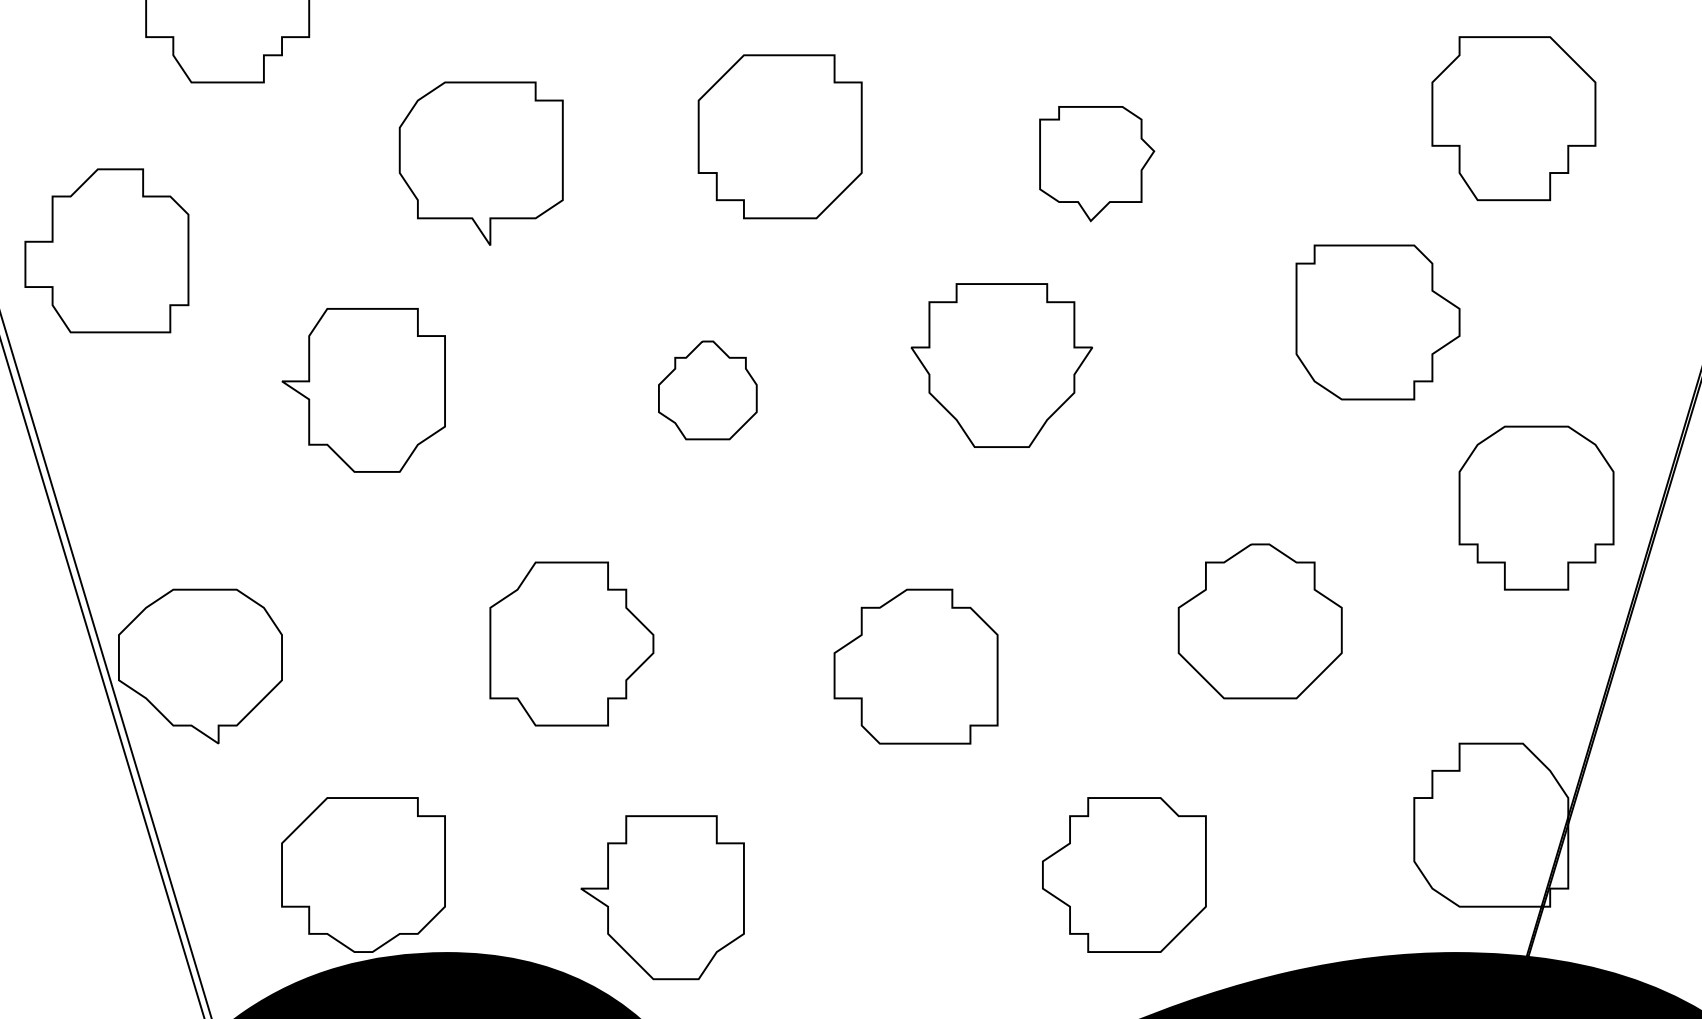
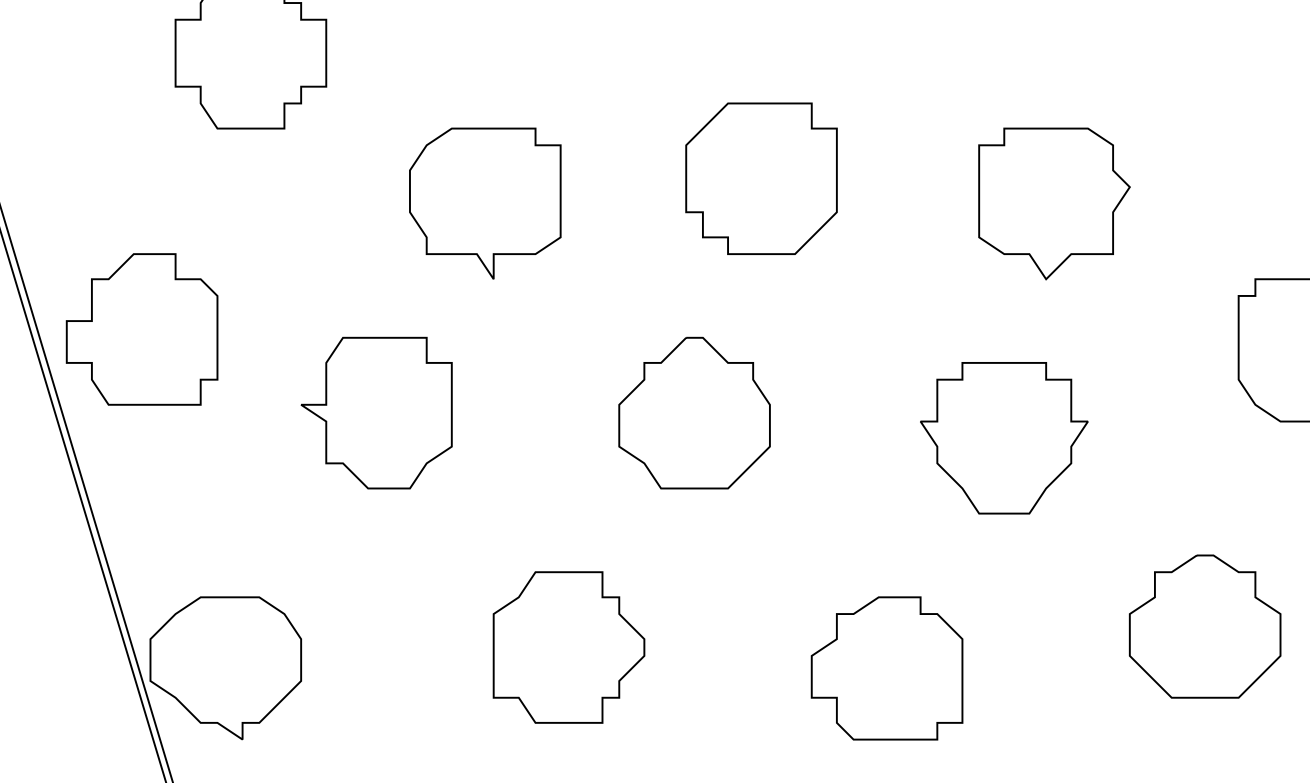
part: (1096, 163) -> (1053, 203), size x1.43
part: (106, 250) -> (141, 329), moved
part: (1001, 365) -> (1003, 438), moved
part: (707, 390) -> (694, 413), size x1.67

